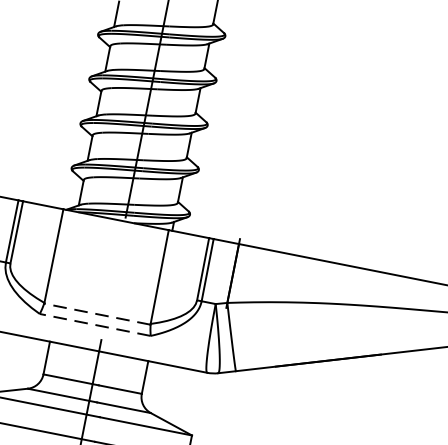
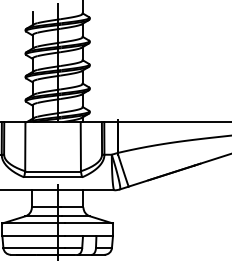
line: (98, 313) -> (53, 171), dashed -> solid
line: (94, 325) -> (52, 177), dashed -> solid

